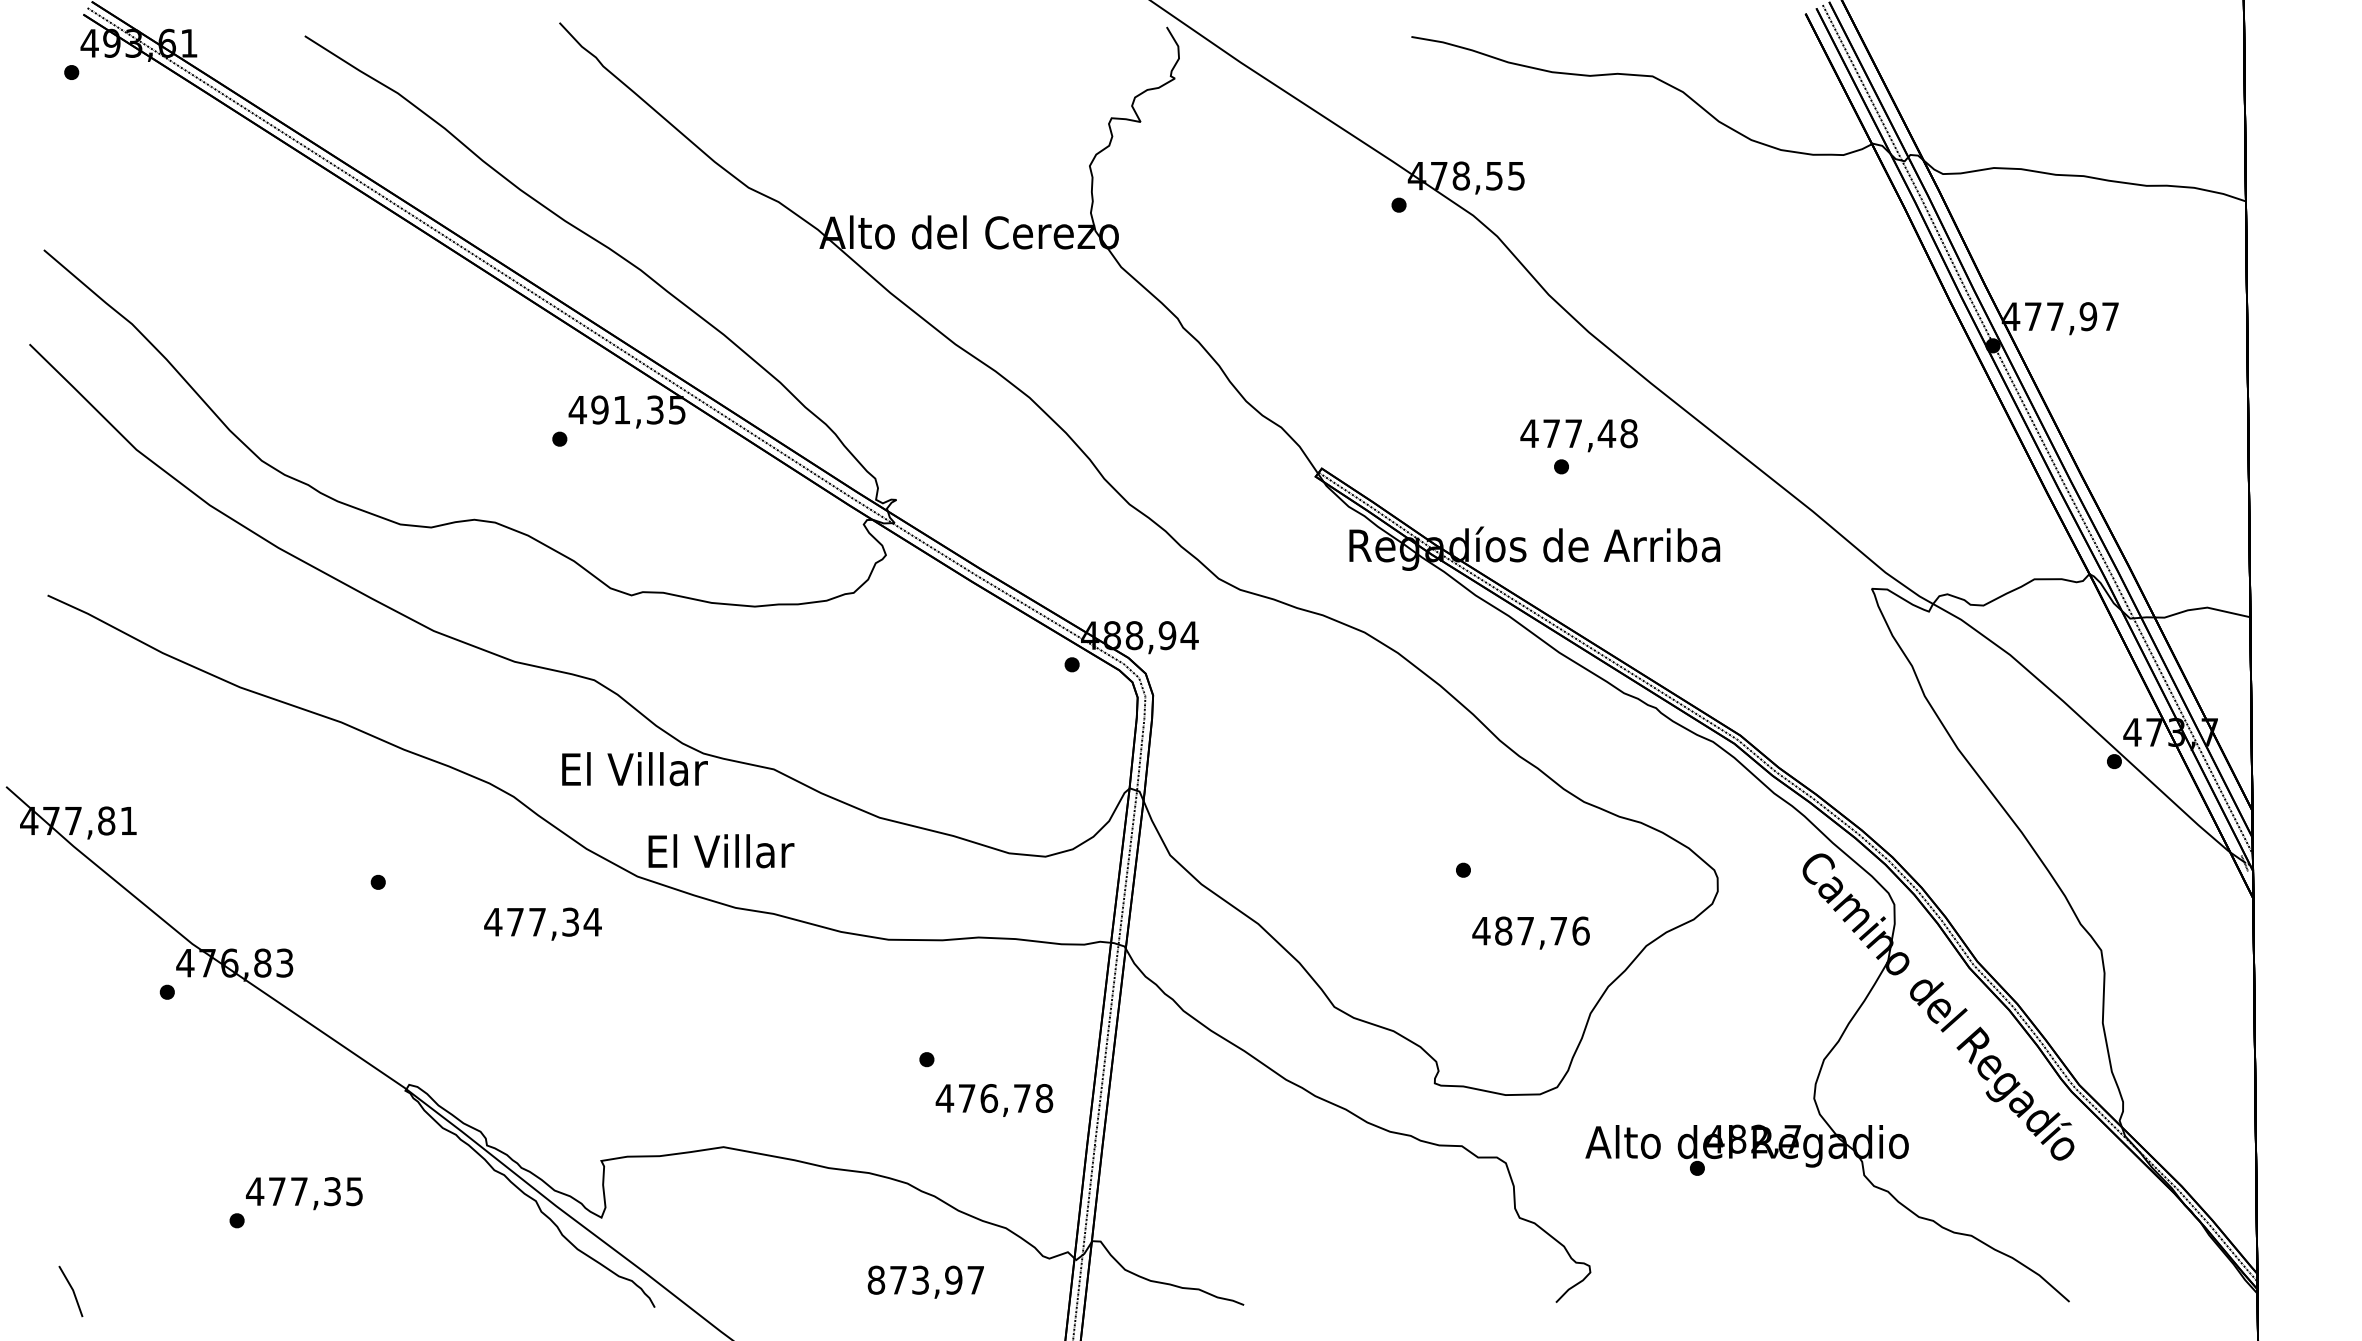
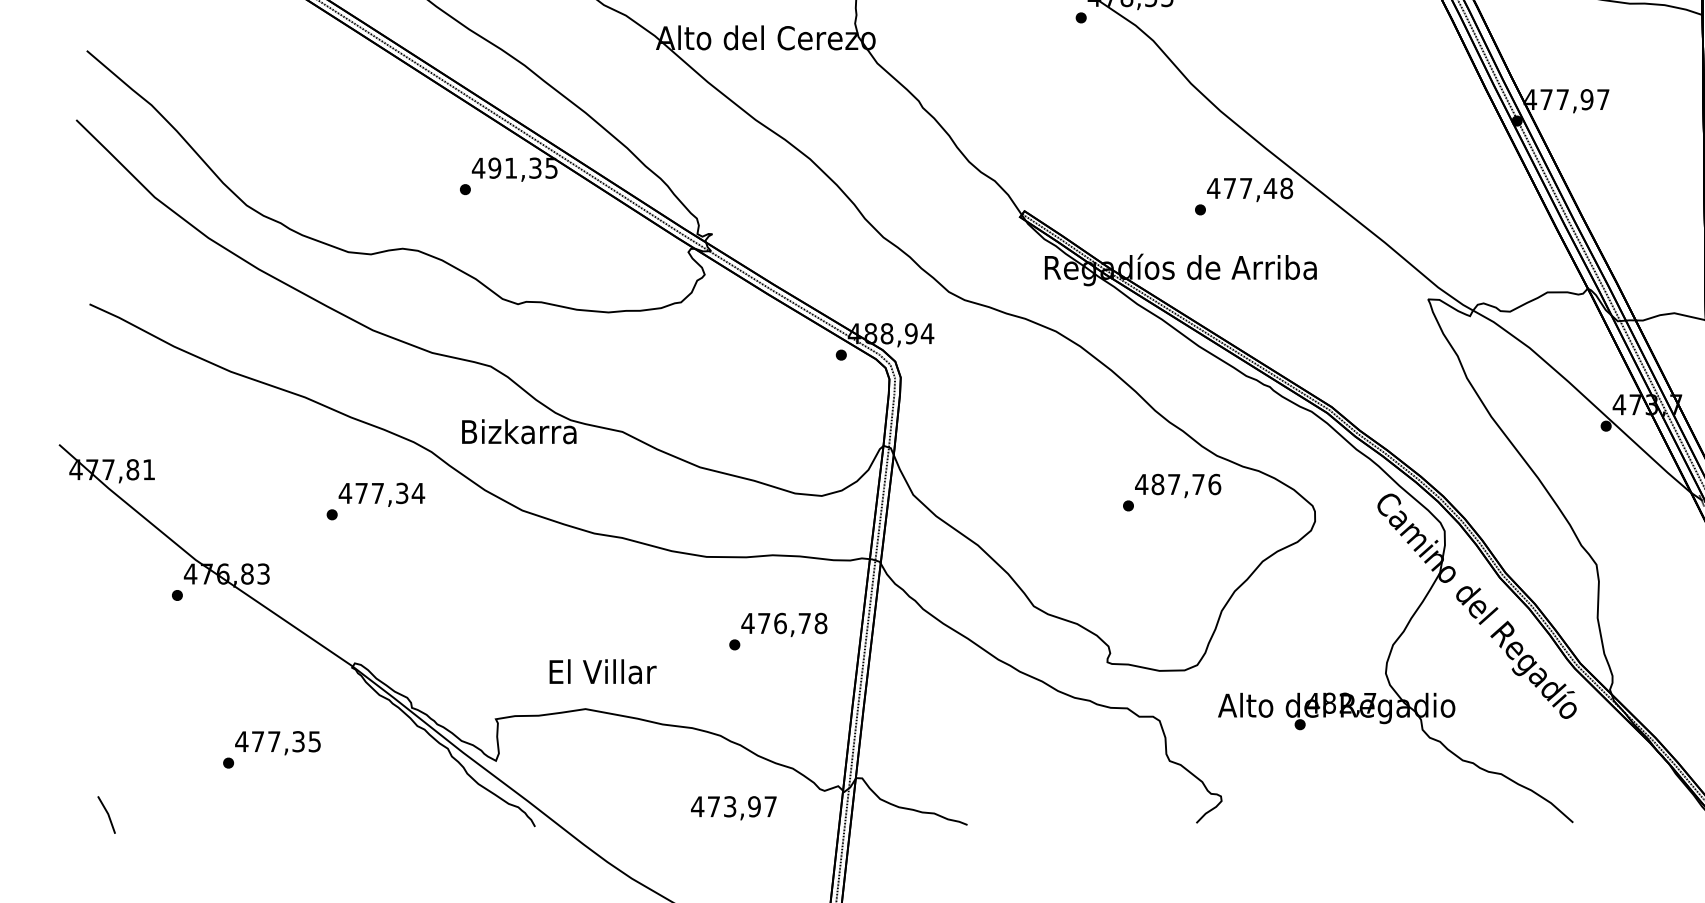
text: (1578, 435) -> (1249, 189), moved
text: (633, 769) -> (519, 431), El Villar -> Bizkarra
text: (721, 851) -> (603, 671), moved
text: (542, 923) -> (381, 494), moved
text: (1530, 932) -> (1177, 485), moved
text: (994, 1100) -> (784, 624), moved
text: (876, 1279) -> (697, 806), 873,97 -> 473,97

